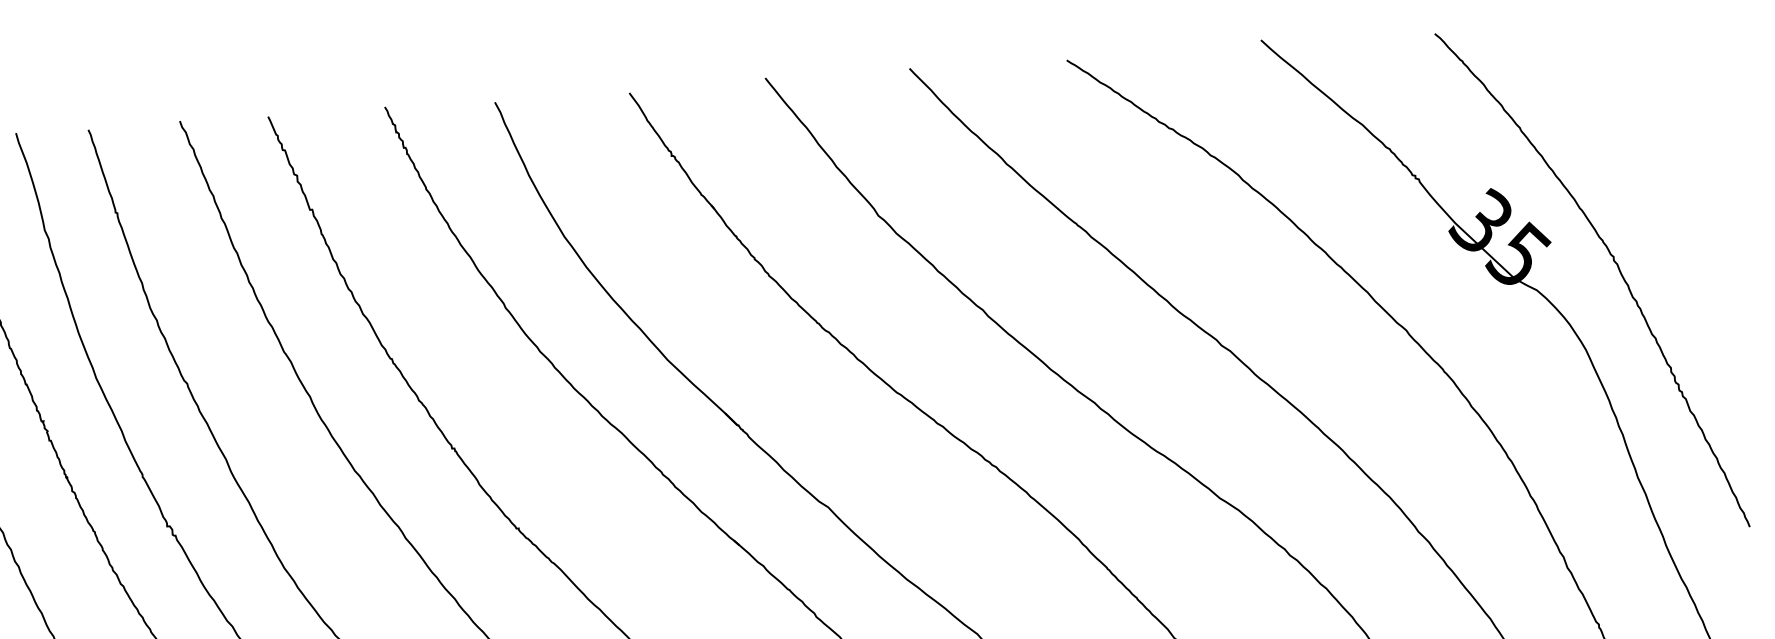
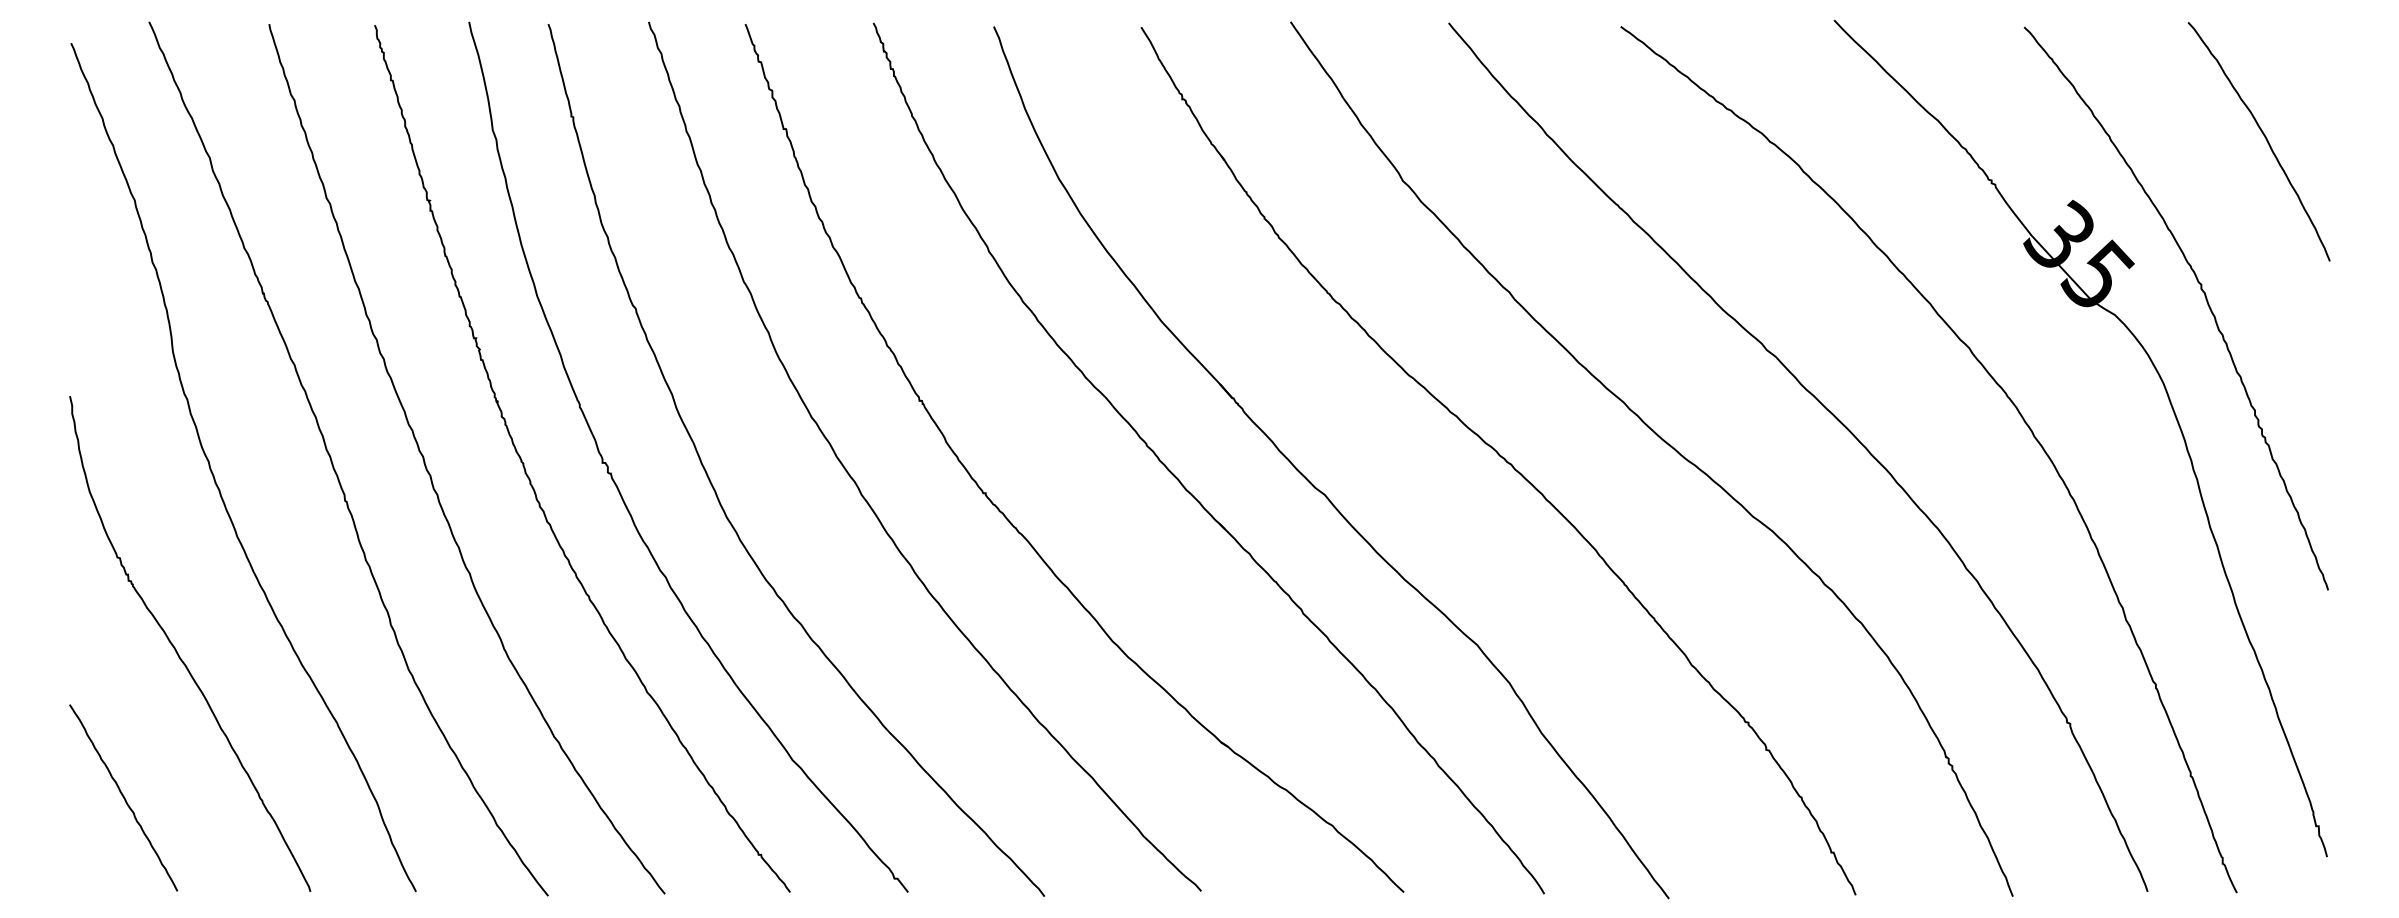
curve: (1661, 118) -> (2264, 137), added

